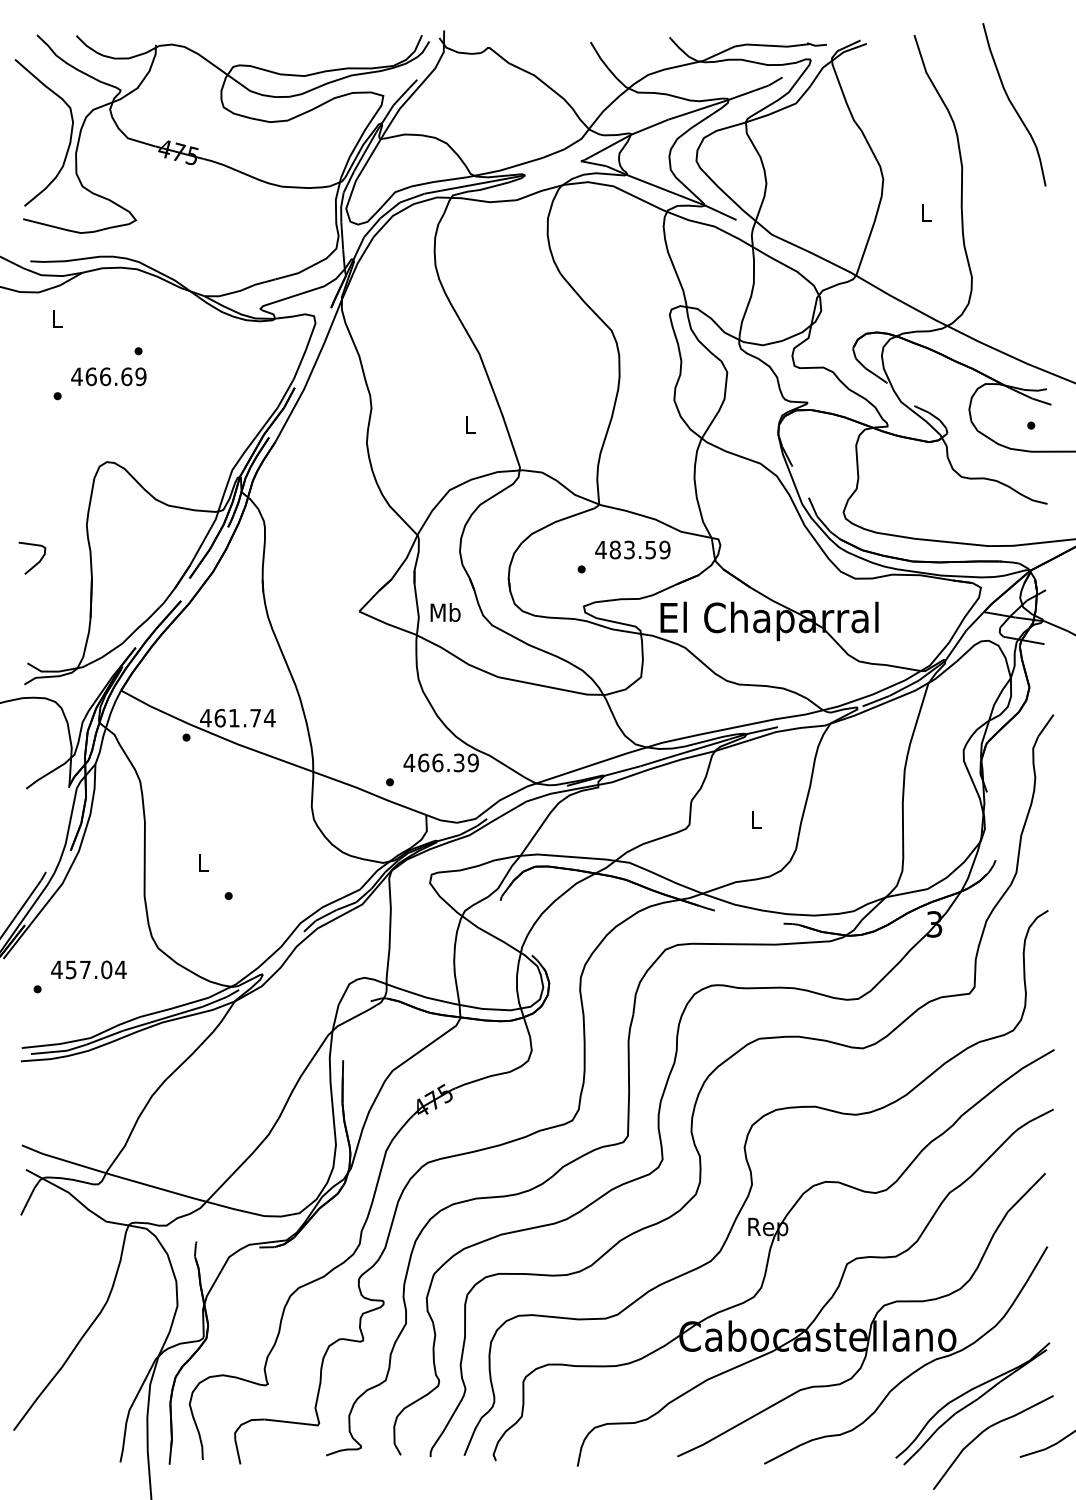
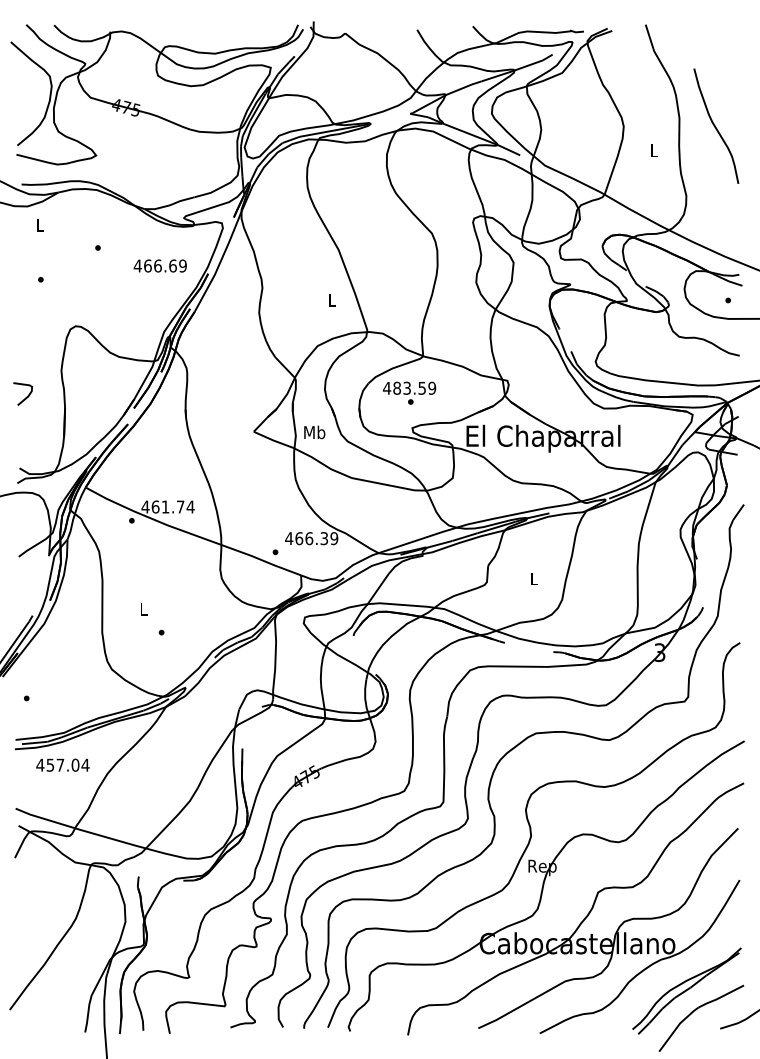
curve: (1013, 104) -> (715, 126), moved
text: (108, 376) -> (160, 265), moved
text: (632, 549) -> (409, 387), moved
text: (88, 969) -> (62, 764), moved

